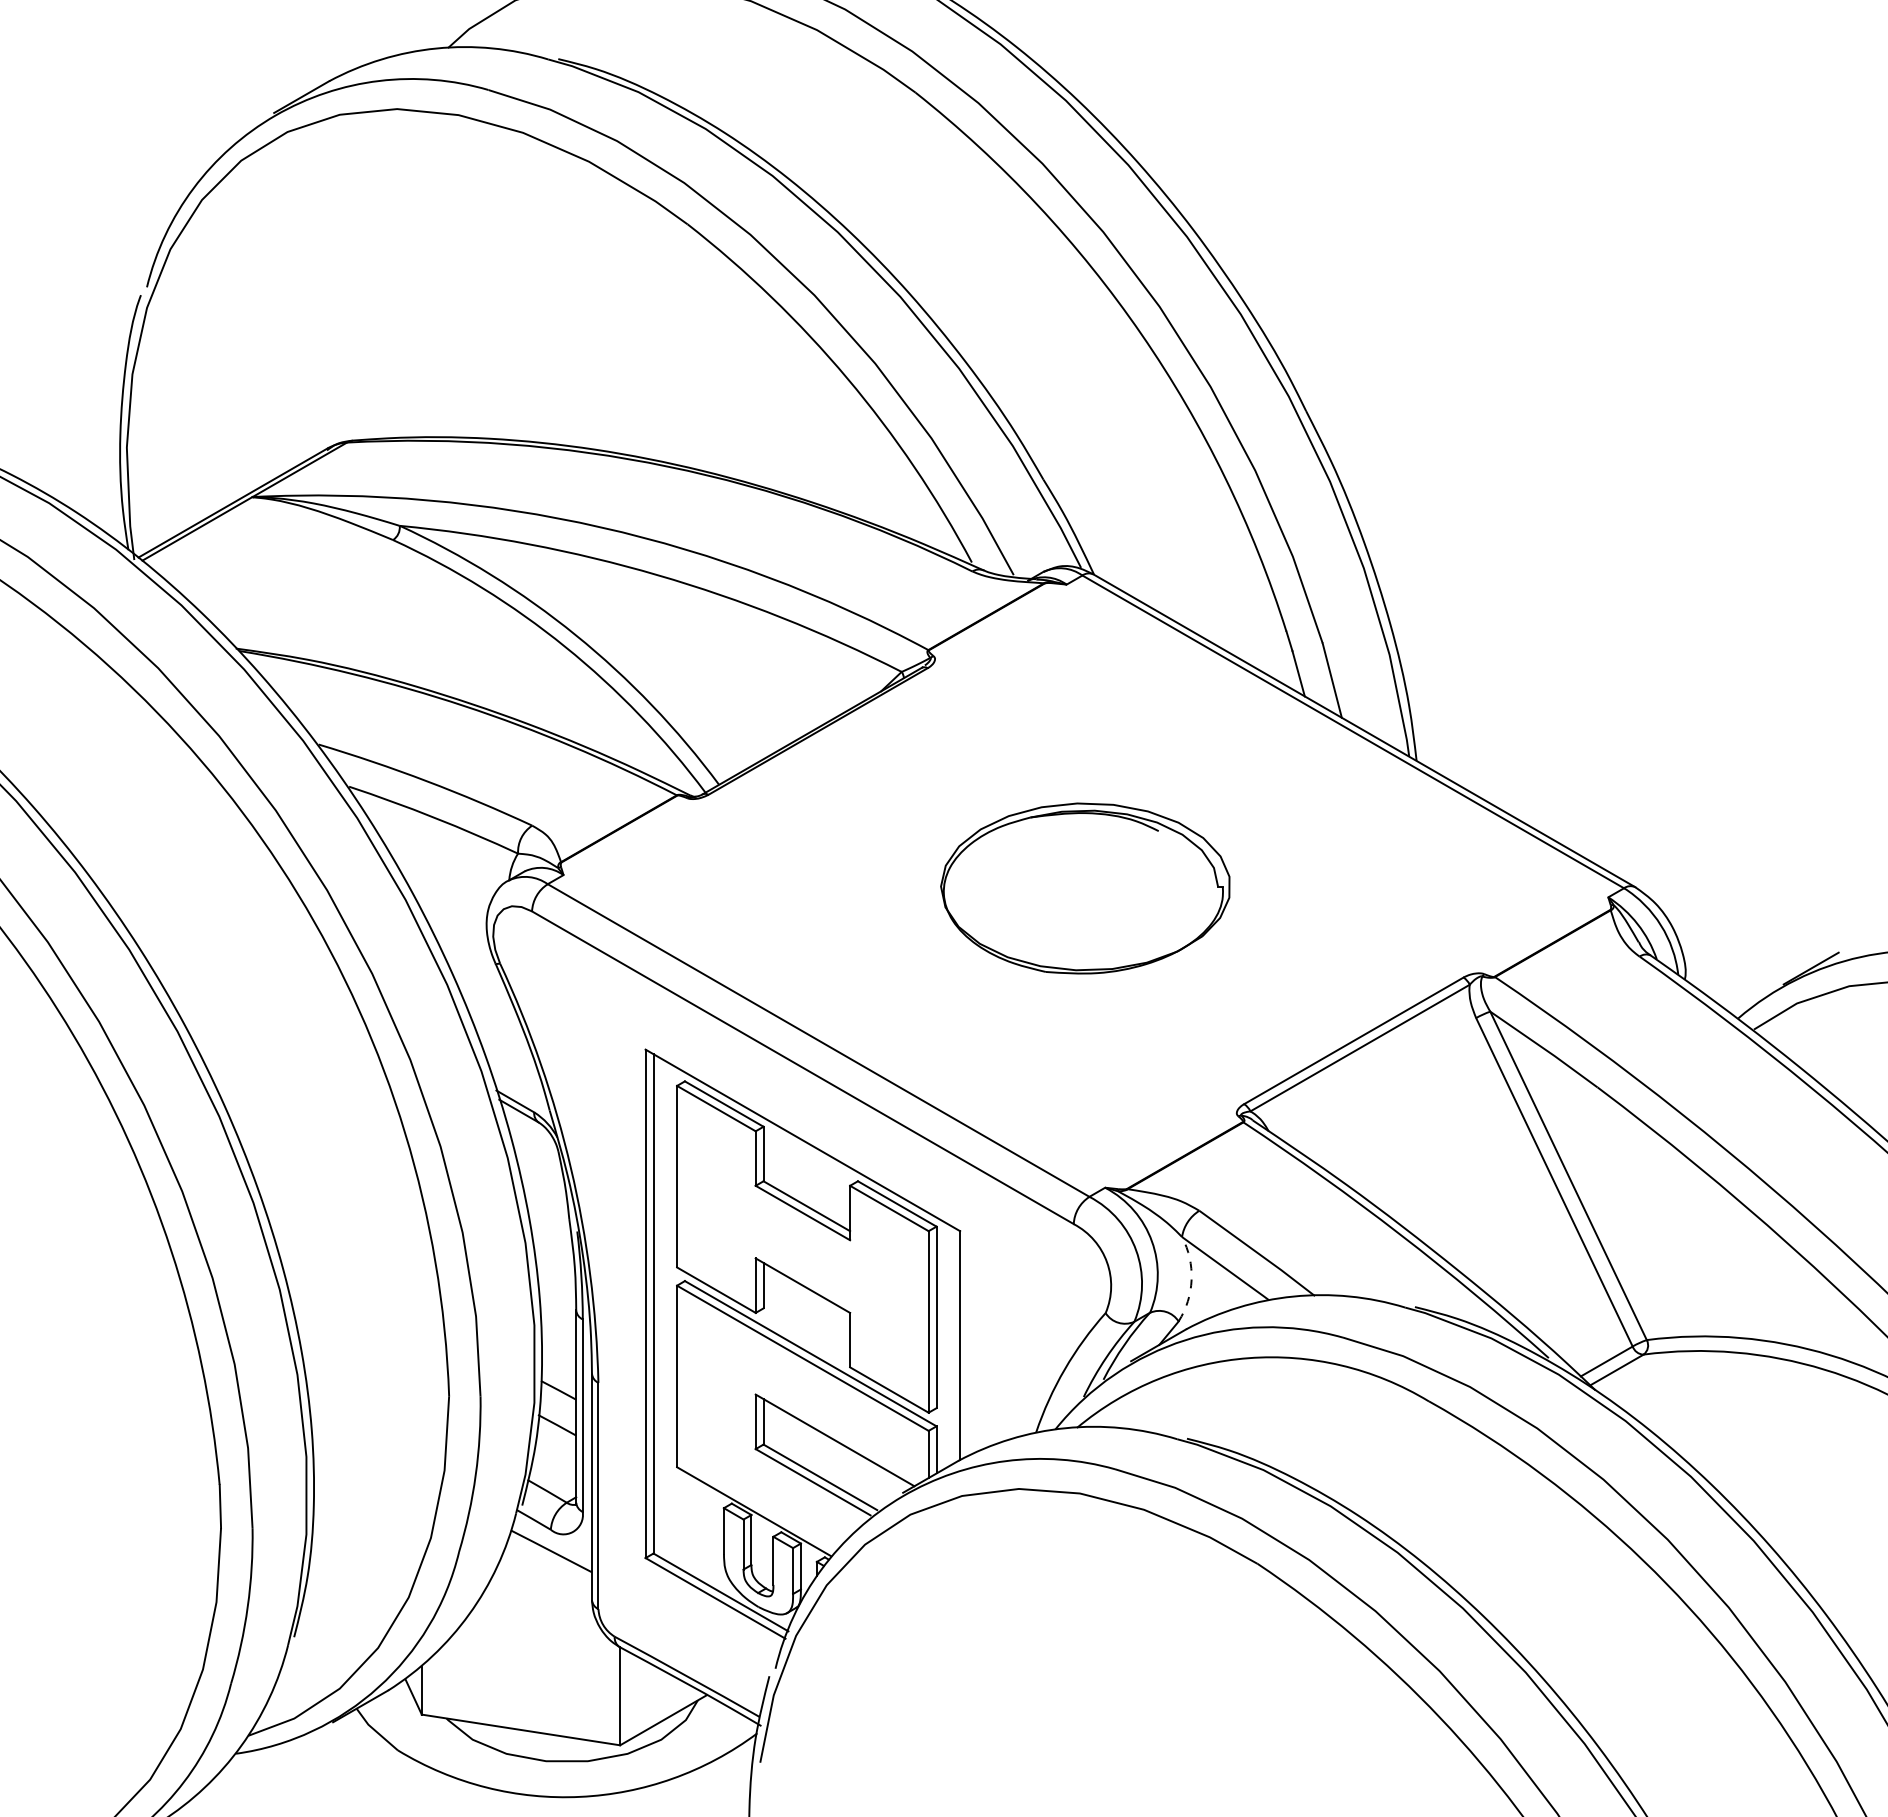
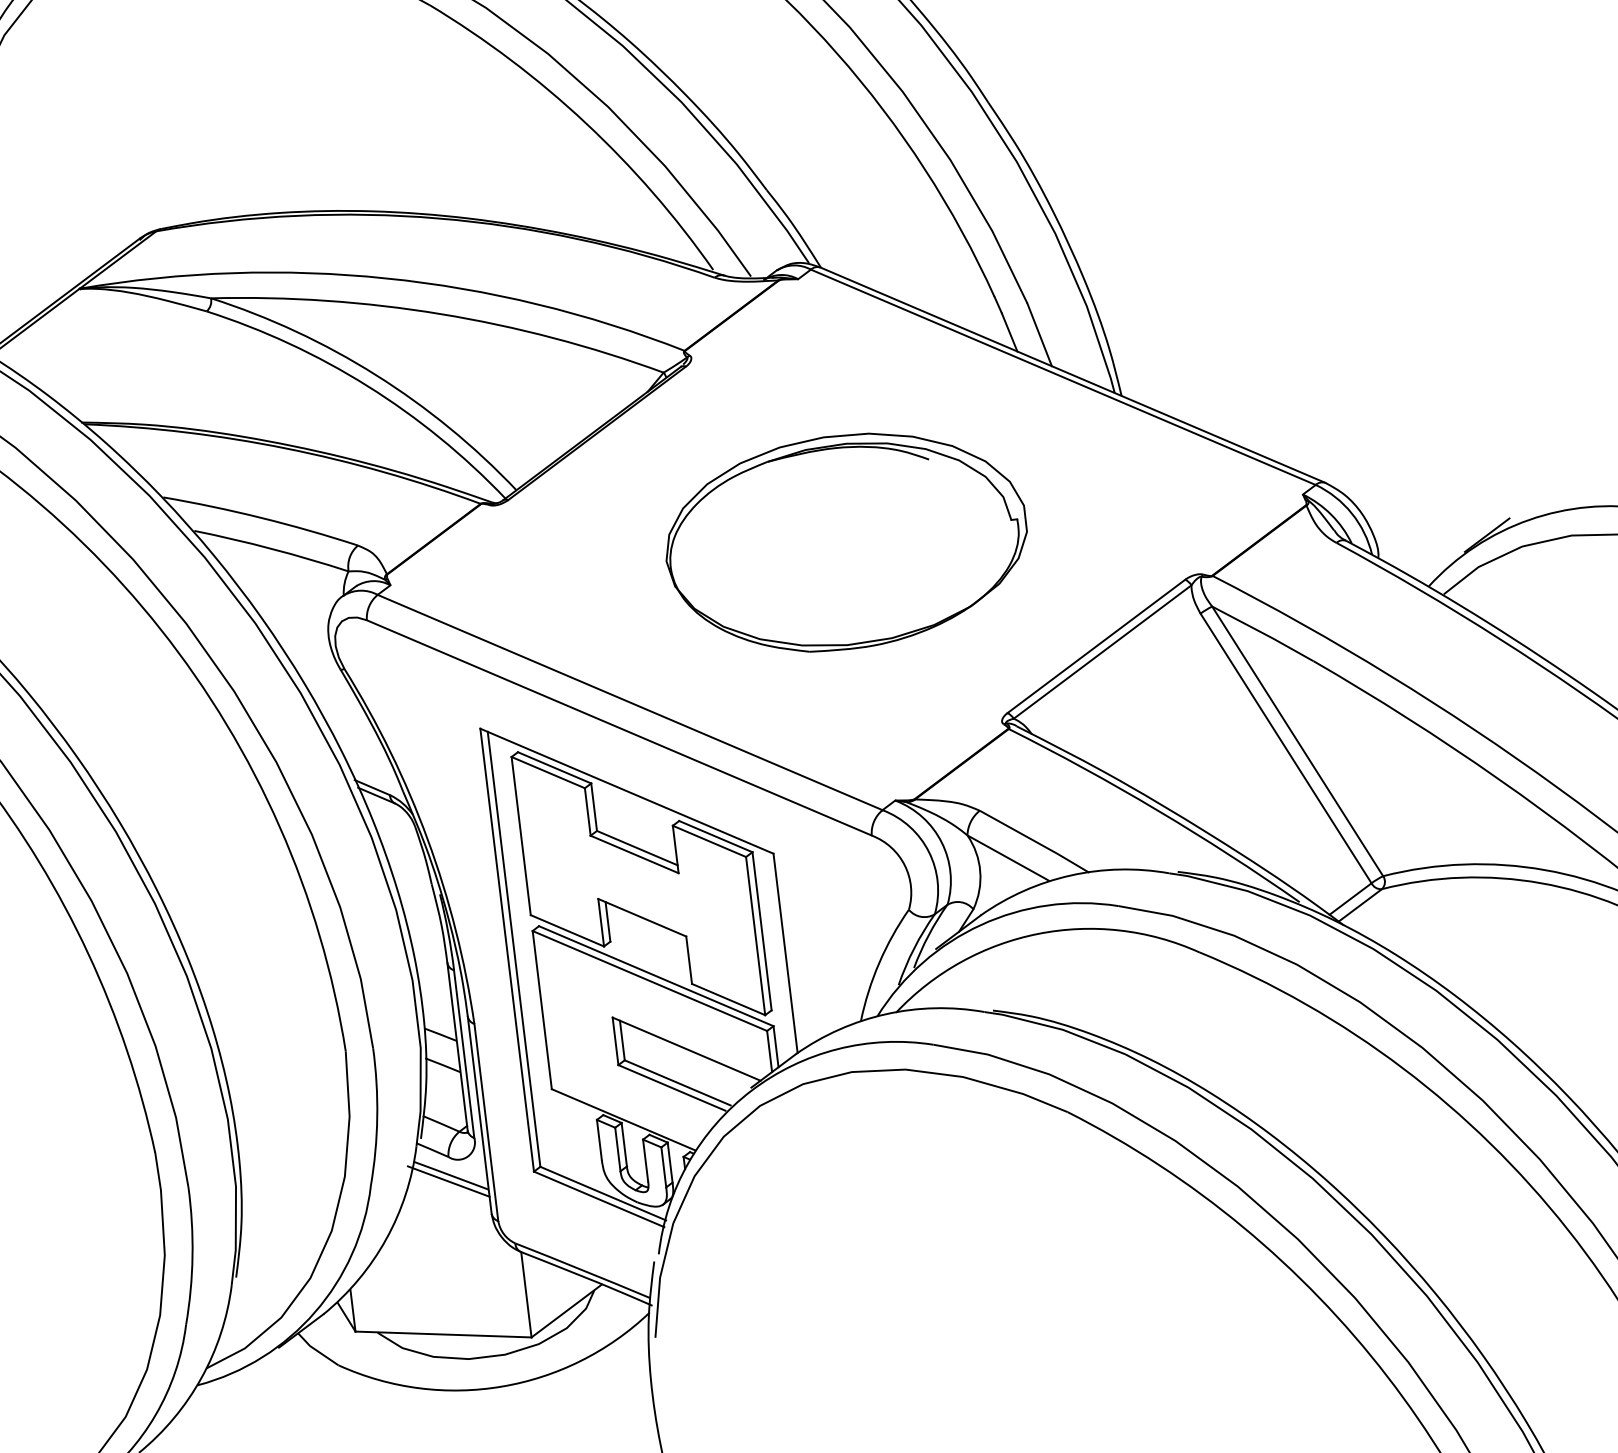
part: (1085, 888) -> (846, 541), size x1.43
arc: (1191, 1279) -> (980, 871), dashed -> solid
line: (547, 1557) -> (448, 1181), added

